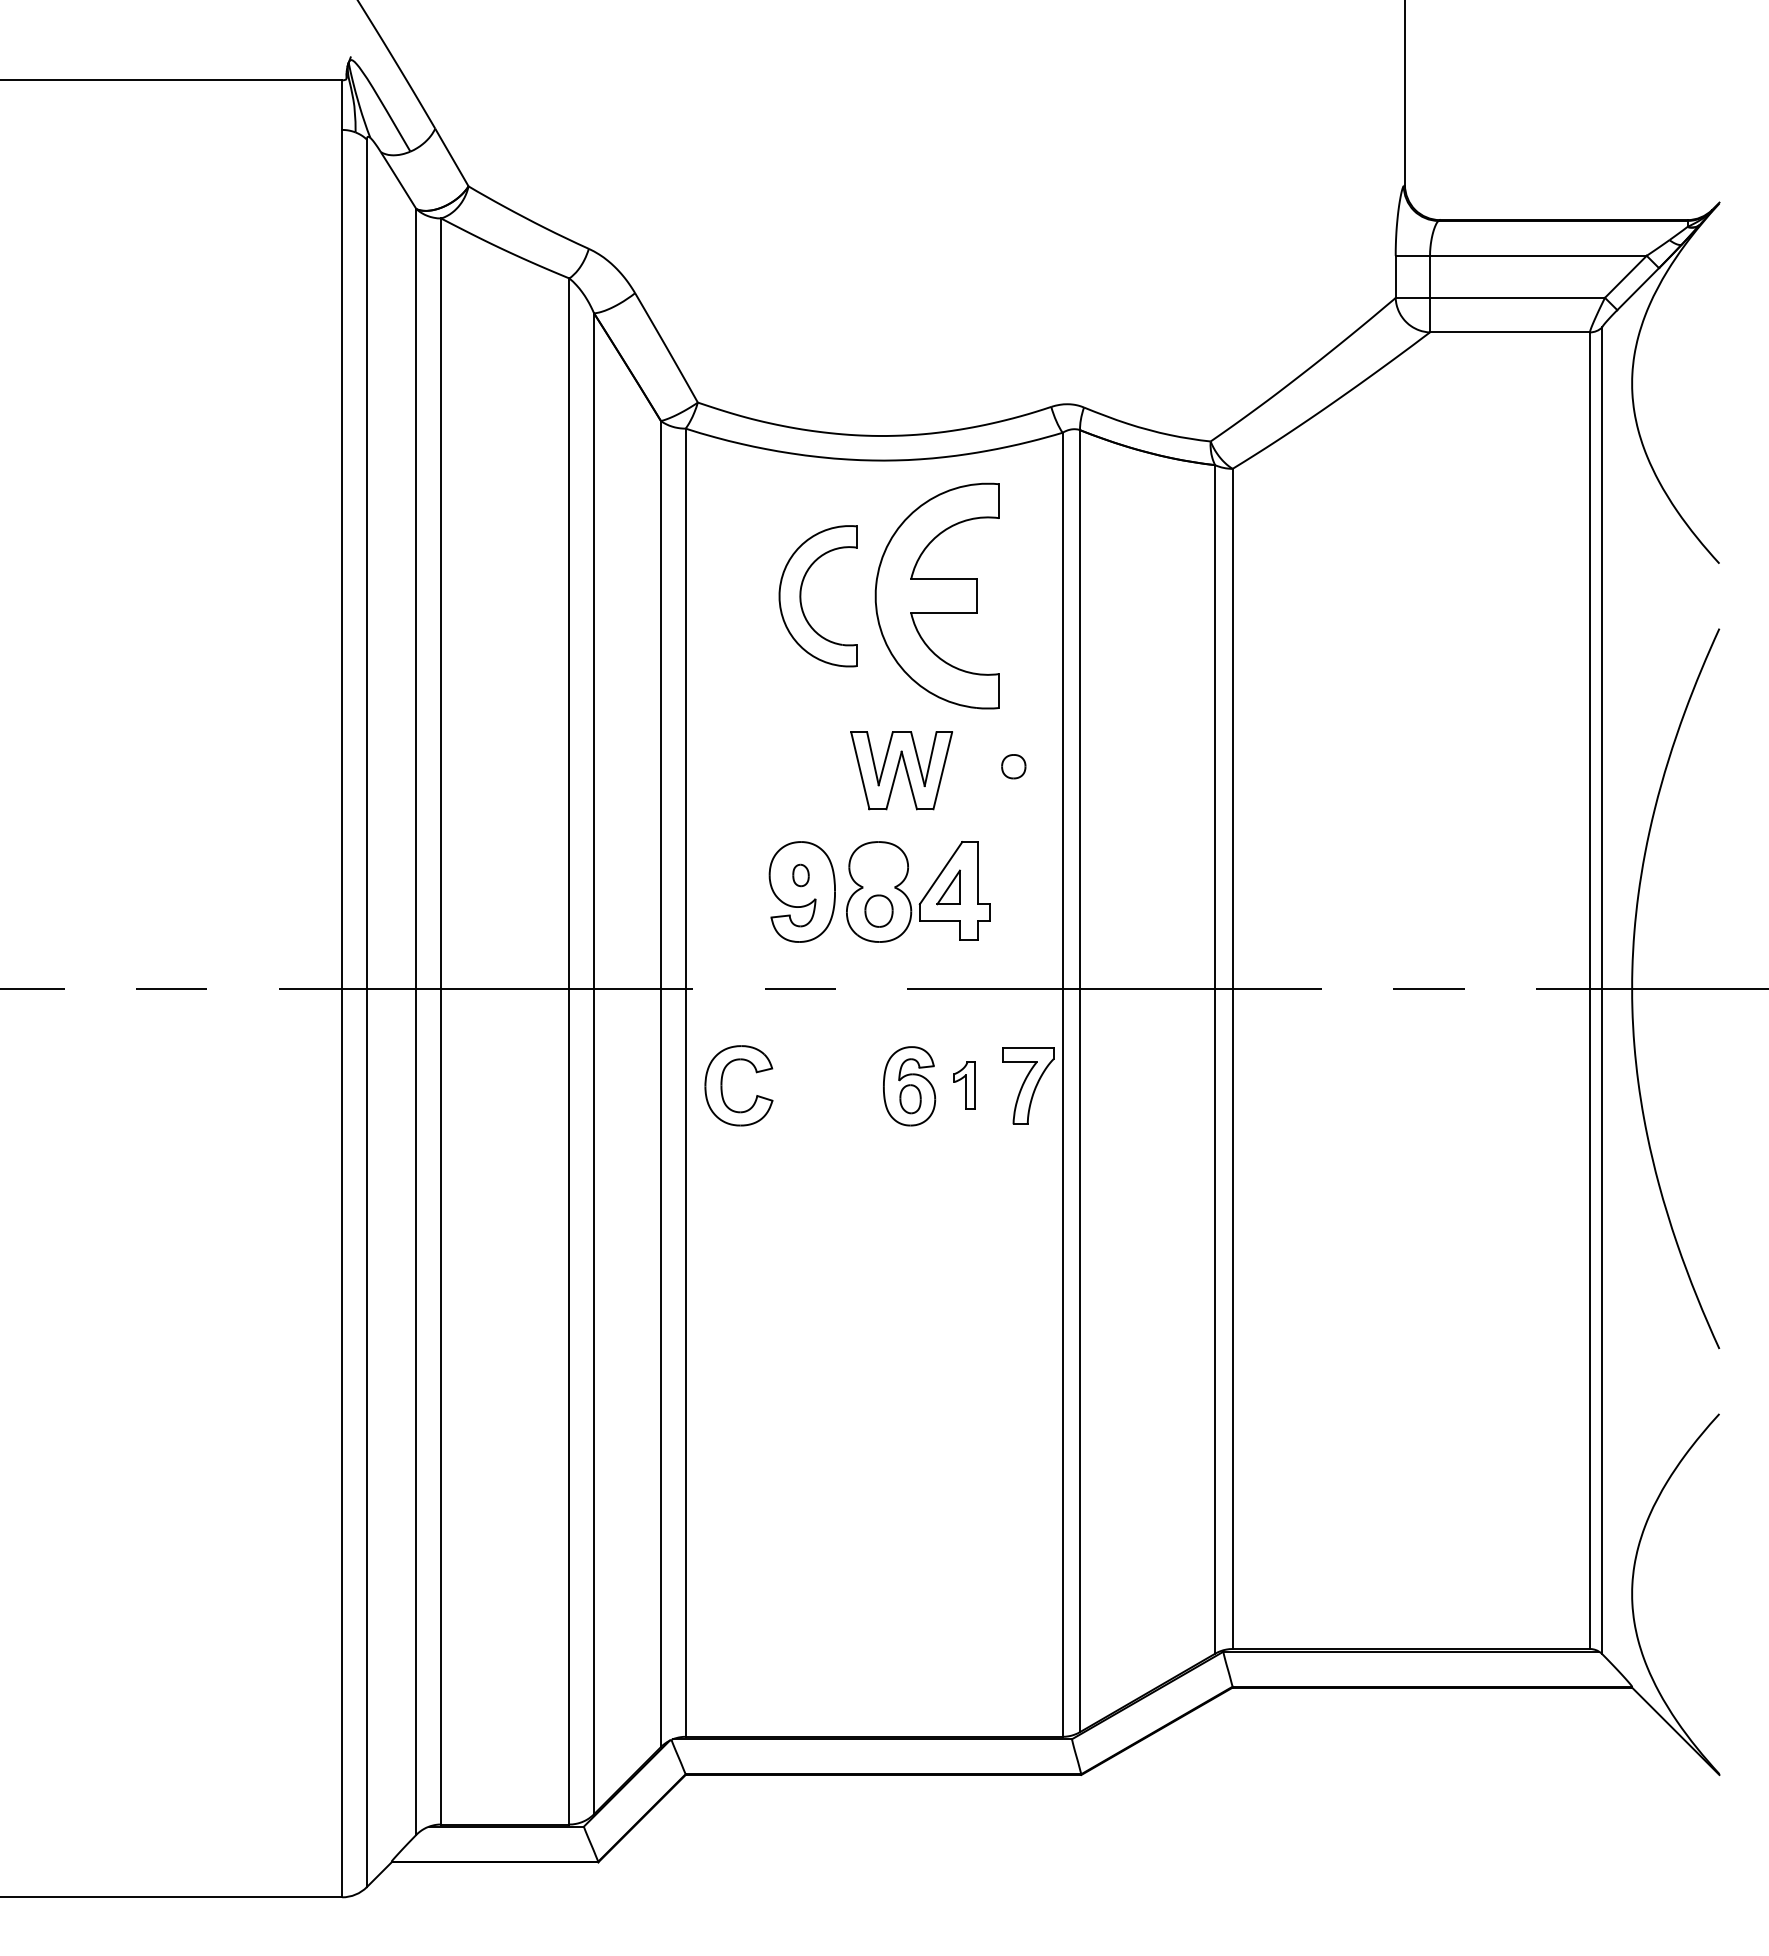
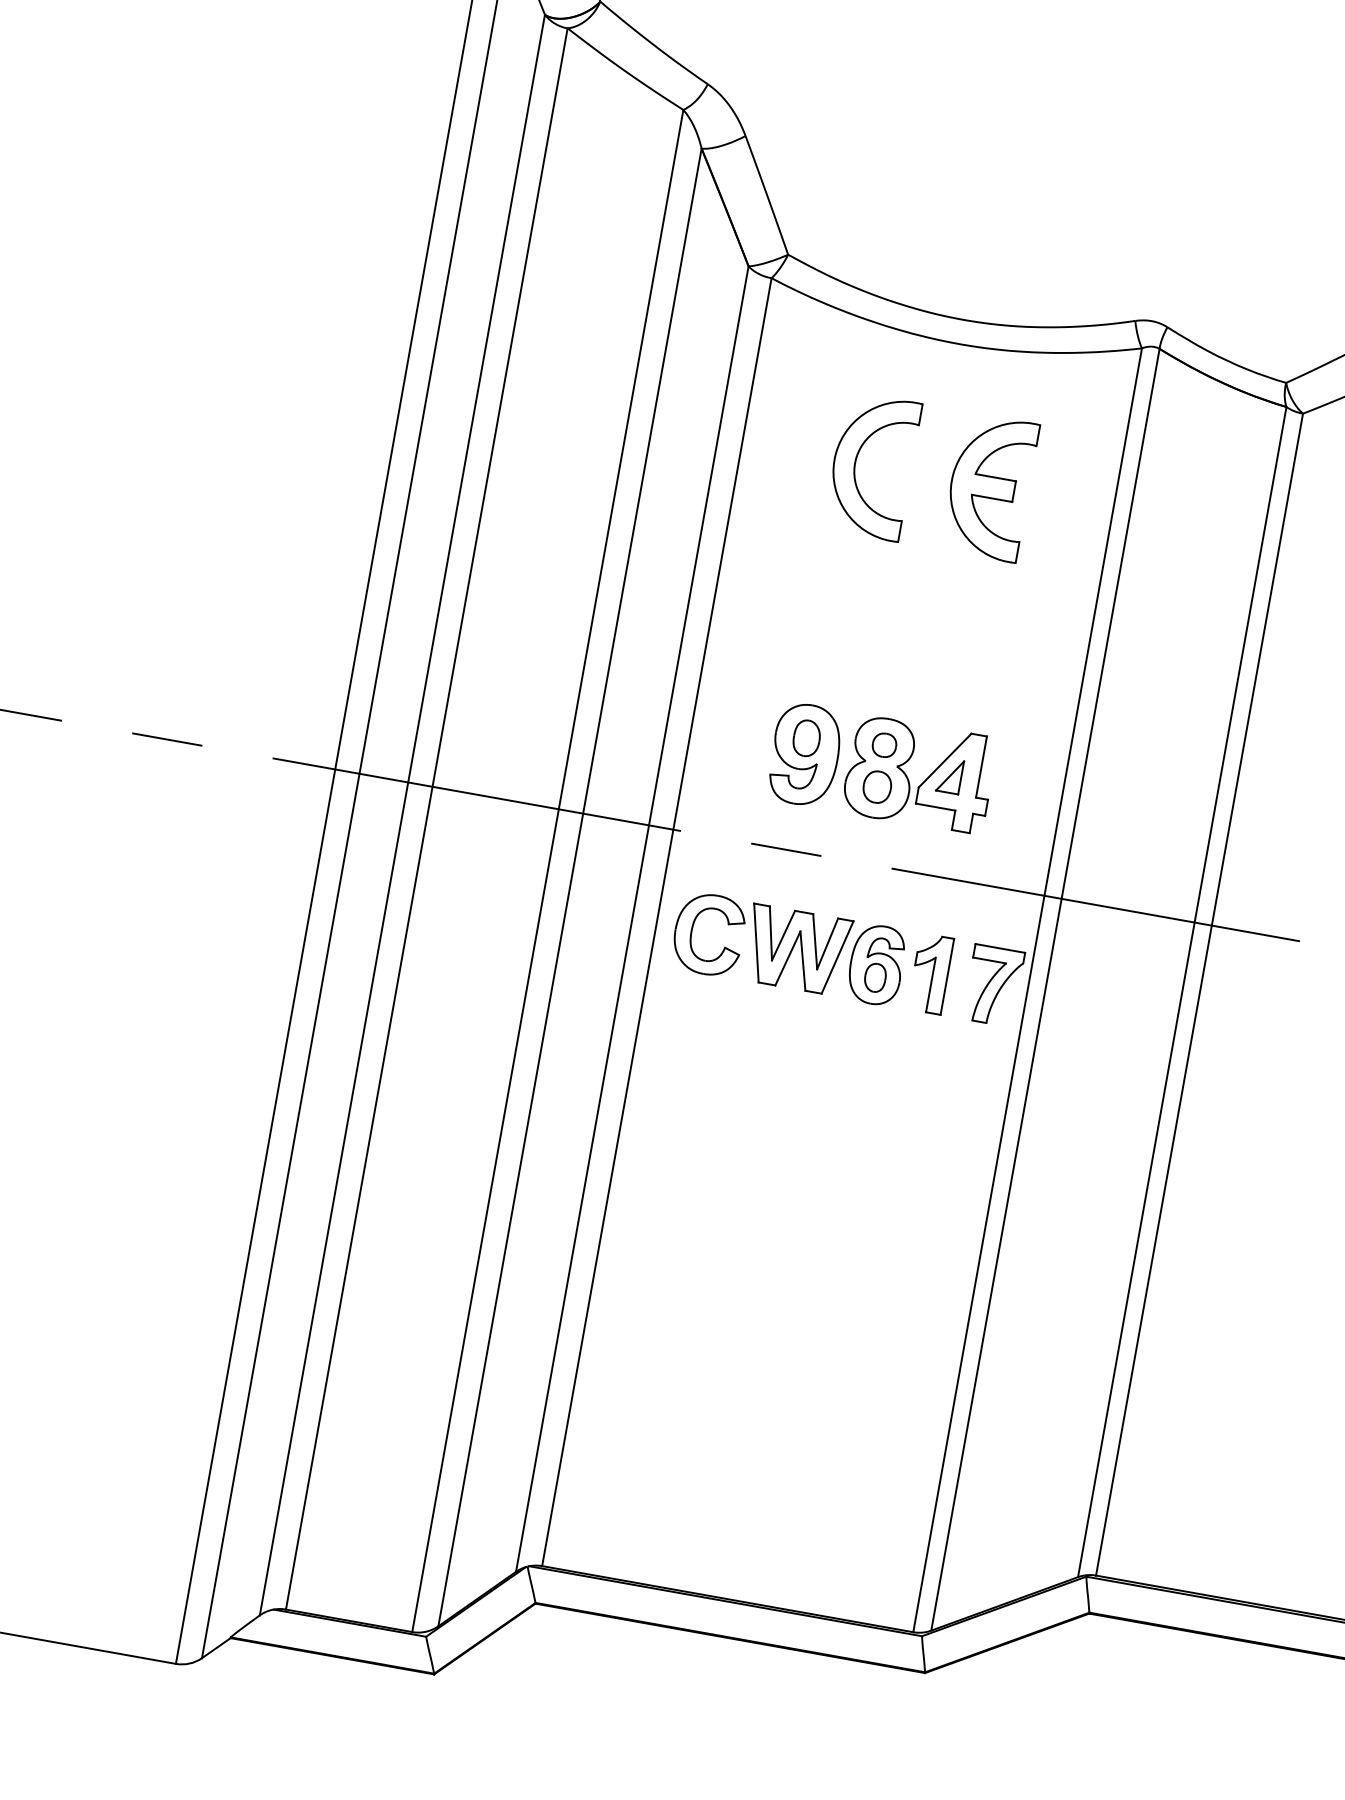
part: (936, 596) -> (989, 487), size x0.62
part: (1013, 766) -> (884, 745), moved
part: (901, 770) -> (796, 949), moved
part: (800, 875) -> (806, 738), size x1.67
part: (964, 1085) -> (930, 973), size x1.67

